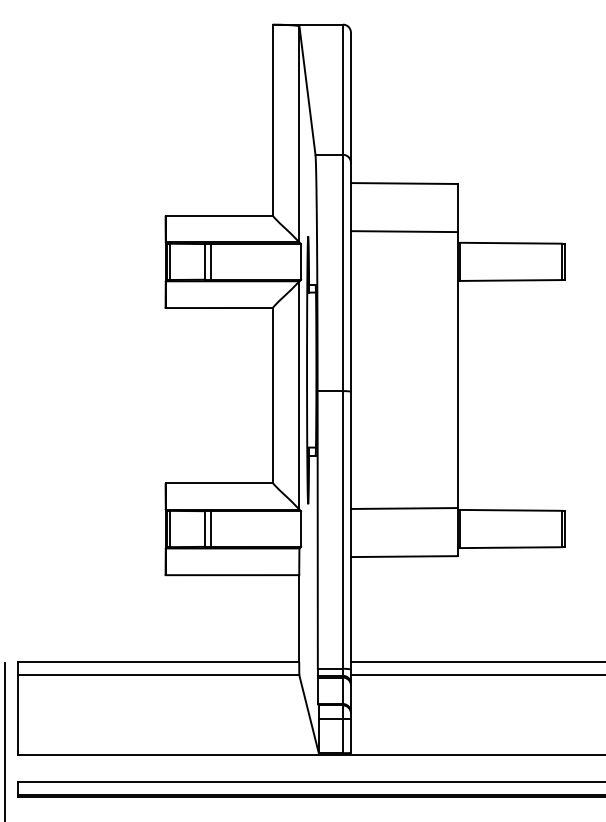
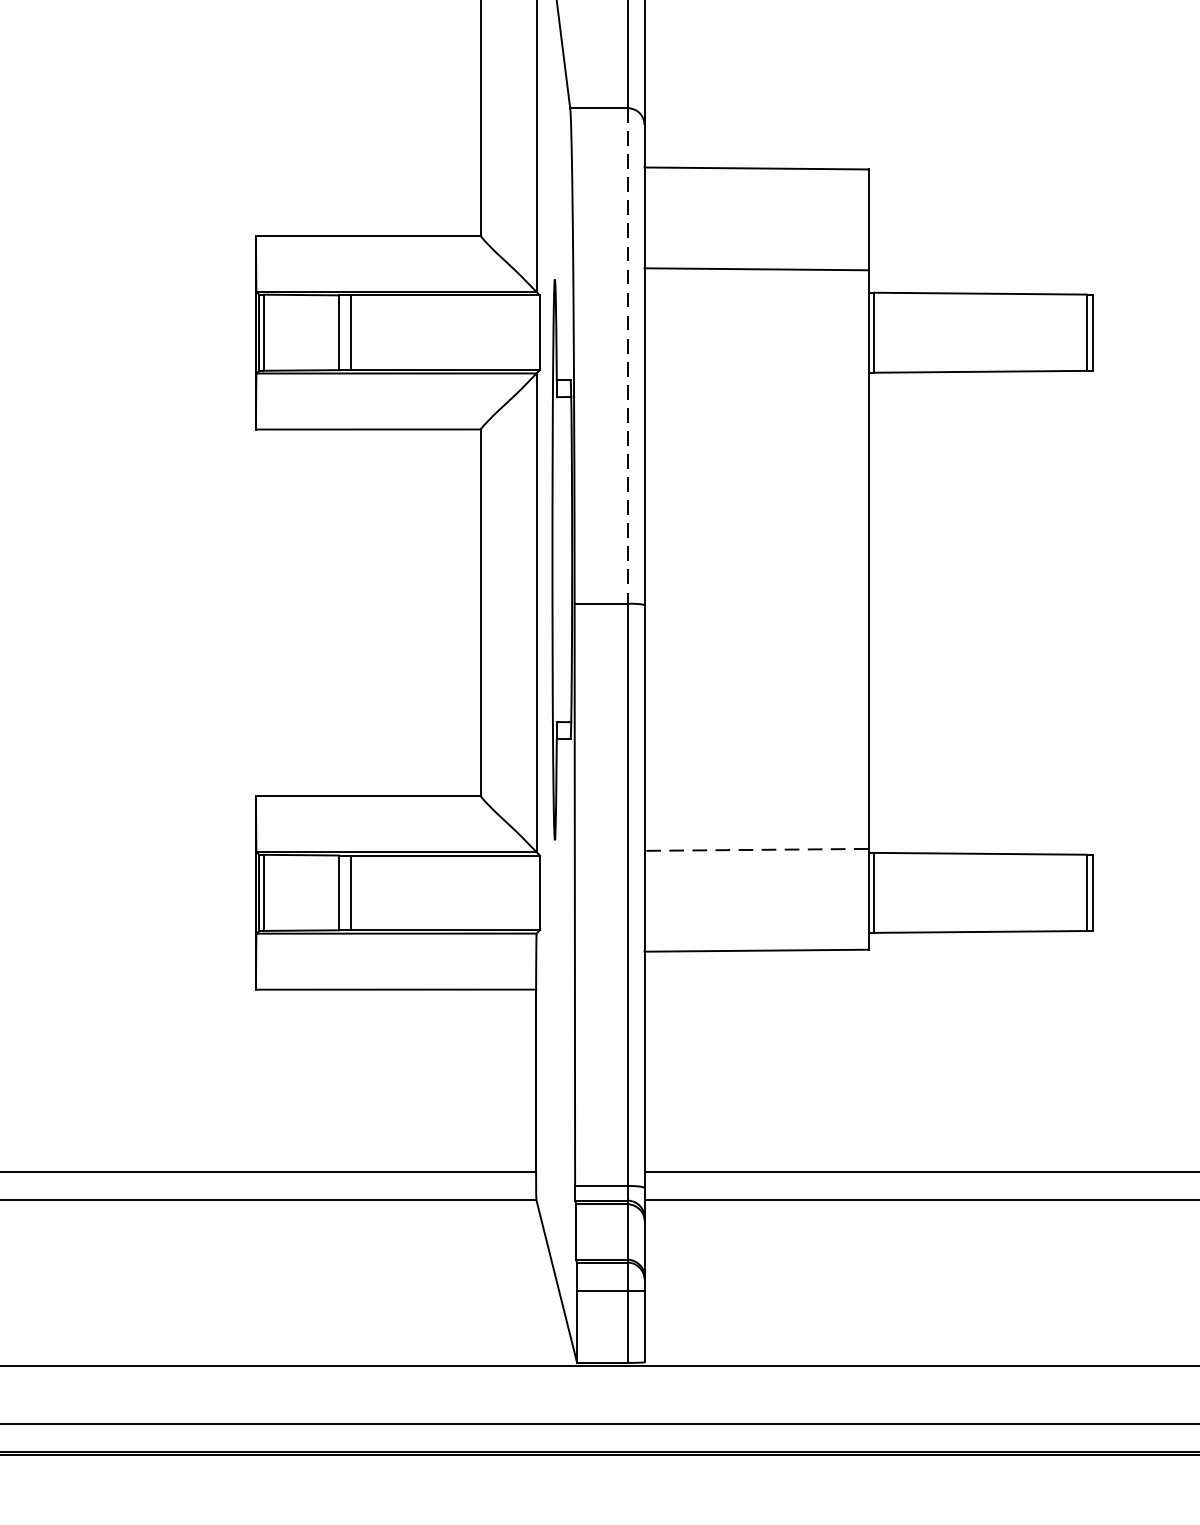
line: (342, 273) -> (626, 357), solid -> dashed
line: (403, 508) -> (754, 849), solid -> dashed

